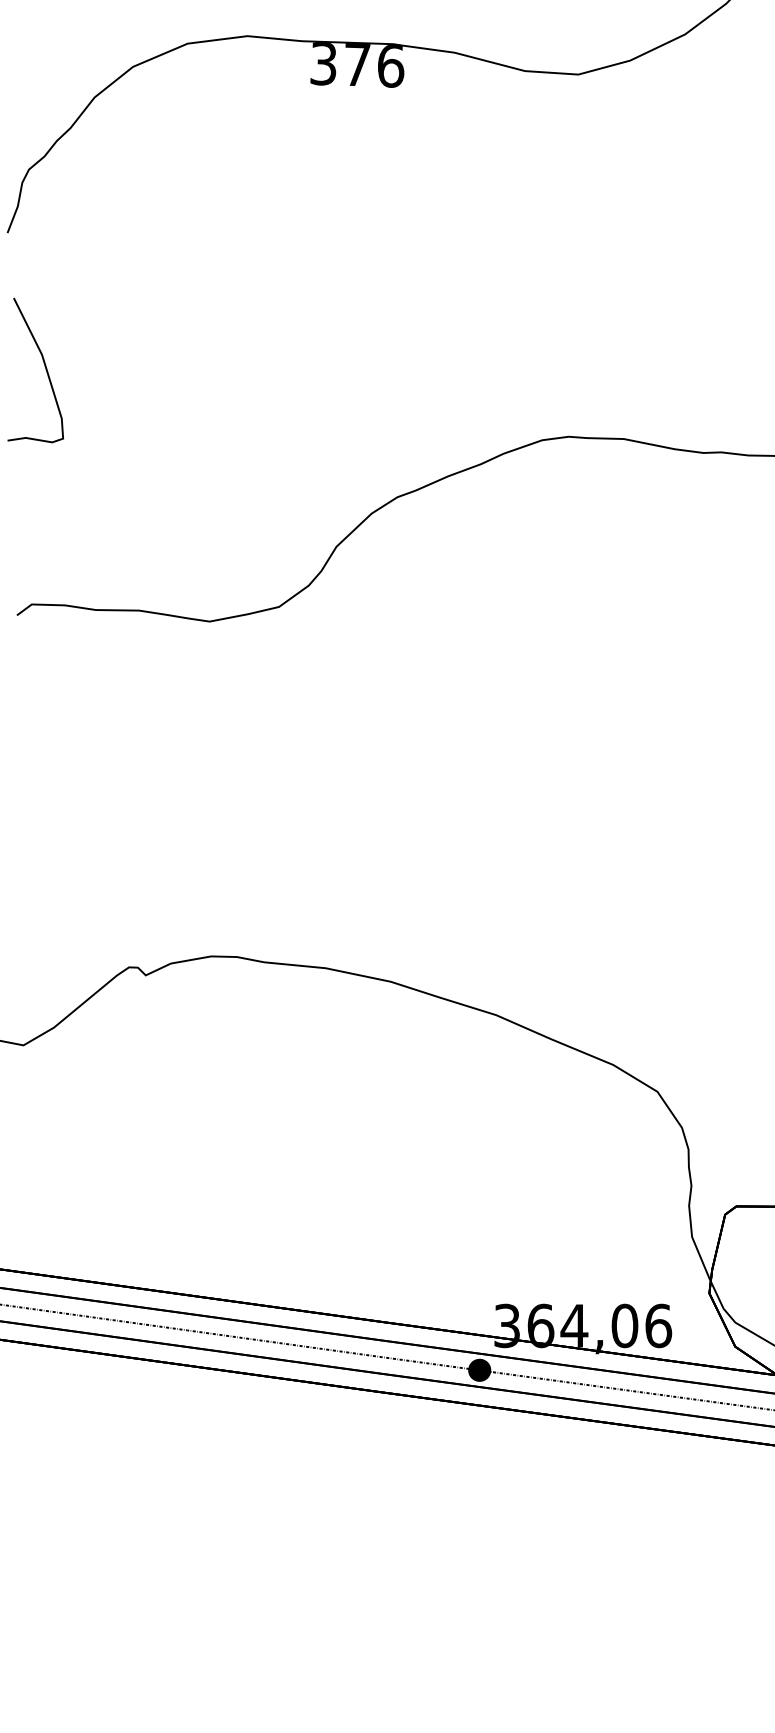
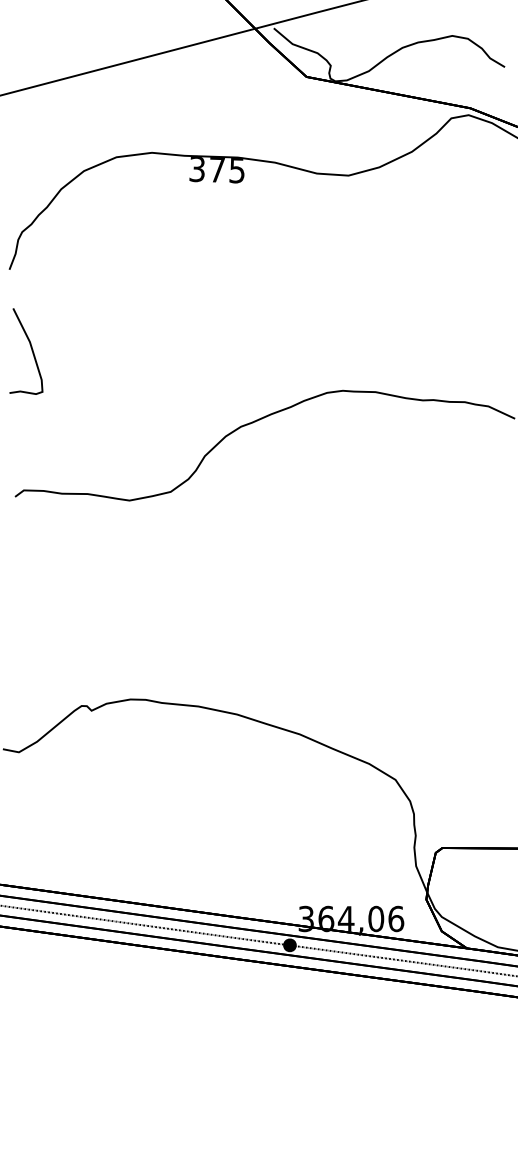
text: (391, 65) -> (237, 170), 376 -> 375

